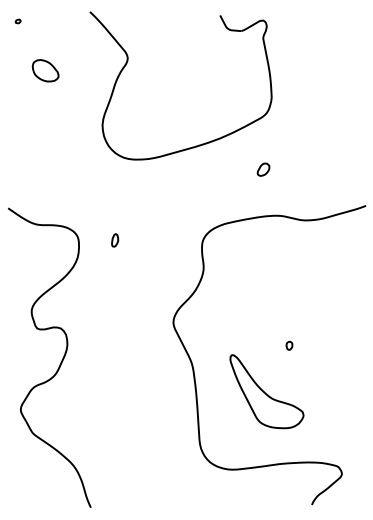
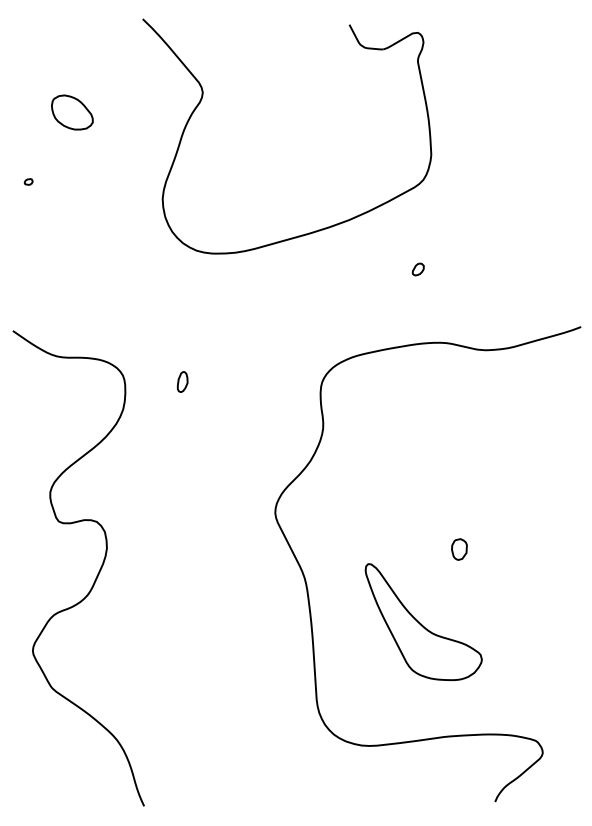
part: (17, 21) -> (27, 181), moved
part: (263, 169) -> (418, 269), size x0.6
part: (289, 345) -> (459, 548), size x1.6

